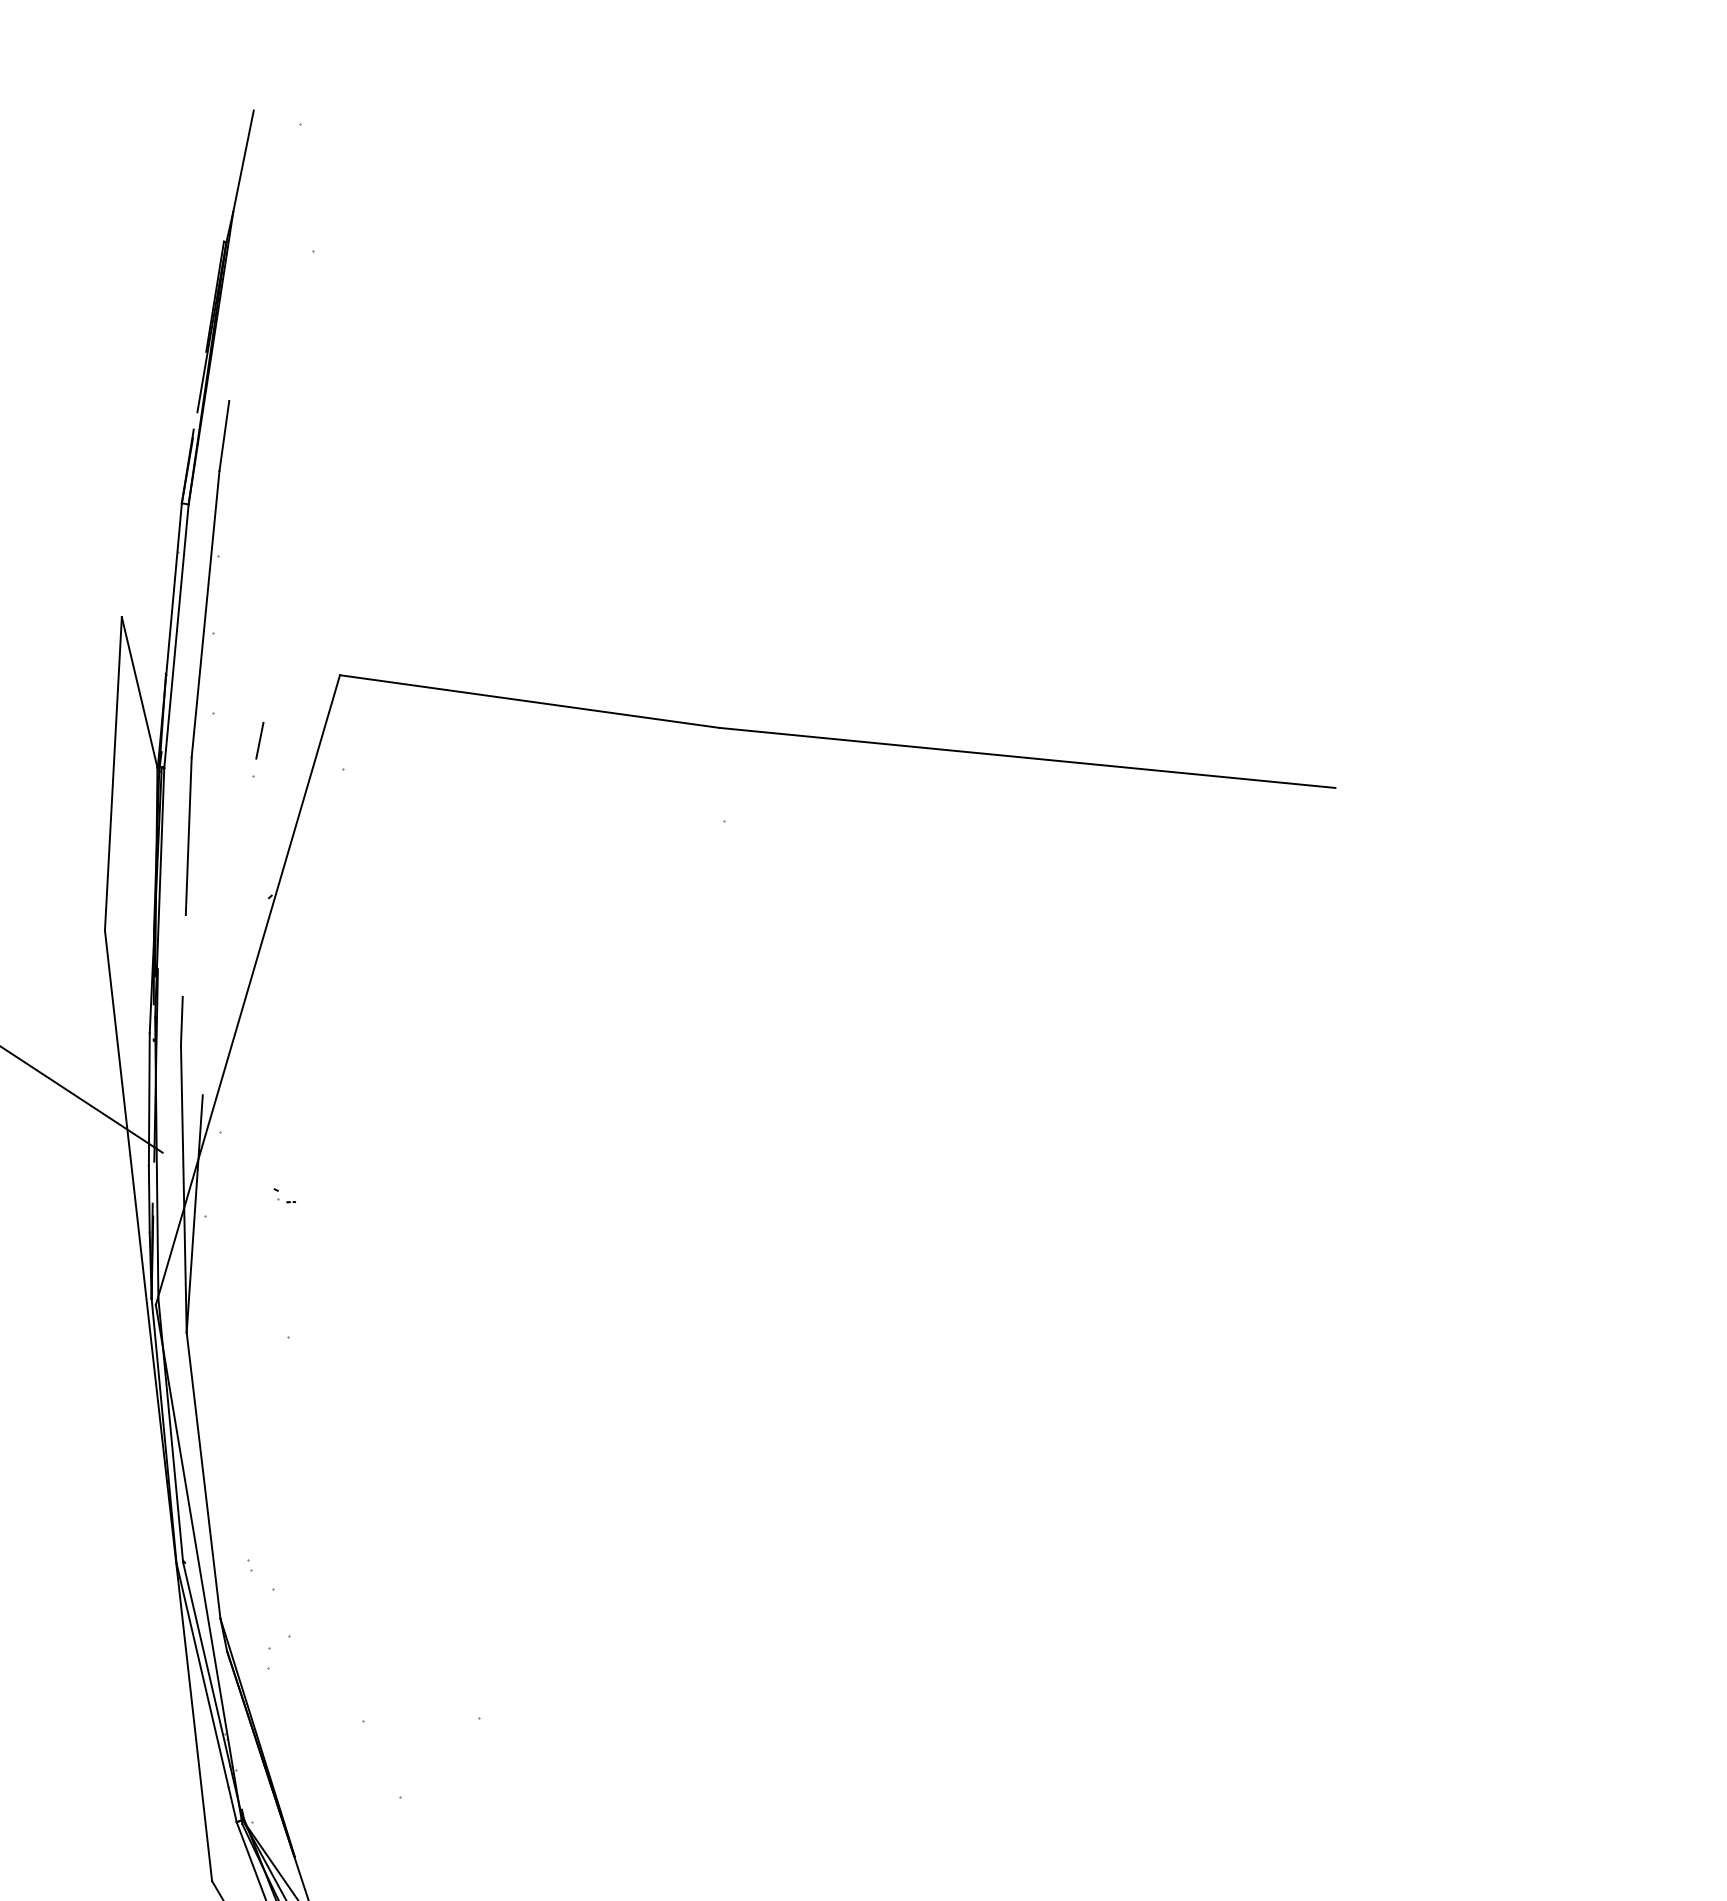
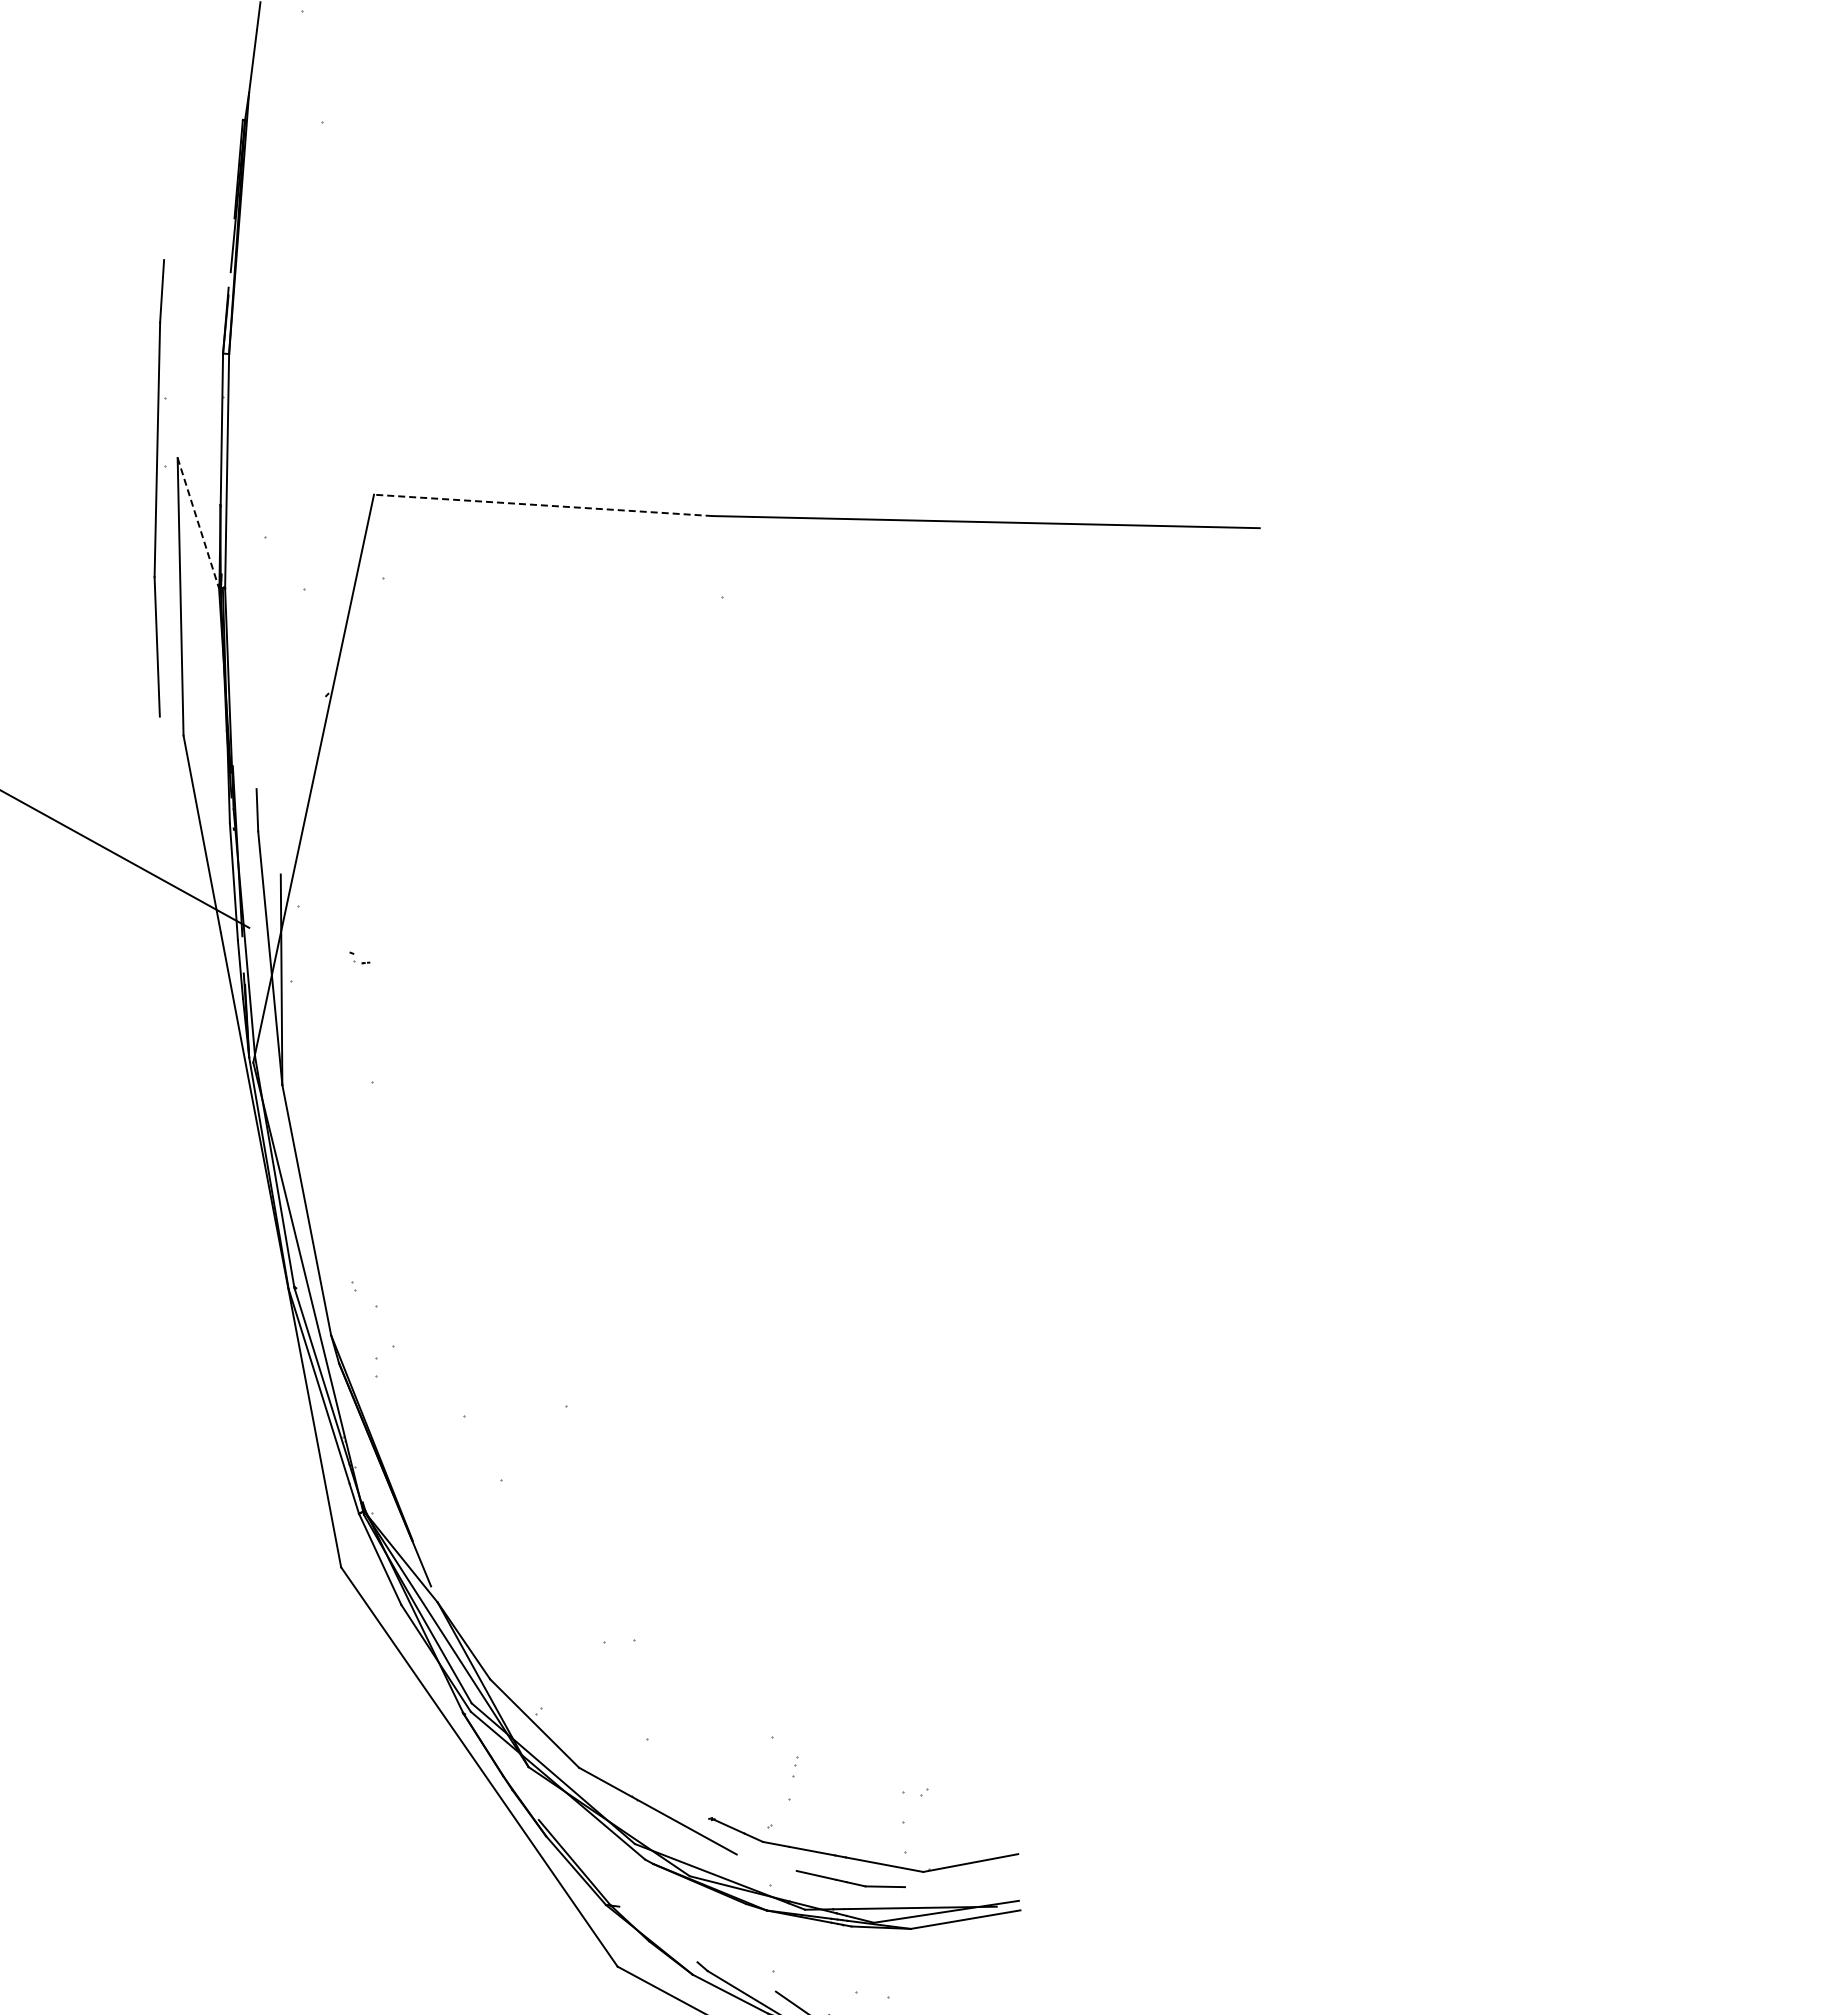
part: (204, 657) -> (159, 488), moved
line: (139, 692) -> (198, 523), solid -> dashed
line: (530, 701) -> (543, 505), solid -> dashed
line: (259, 740) -> (307, 557), removed

